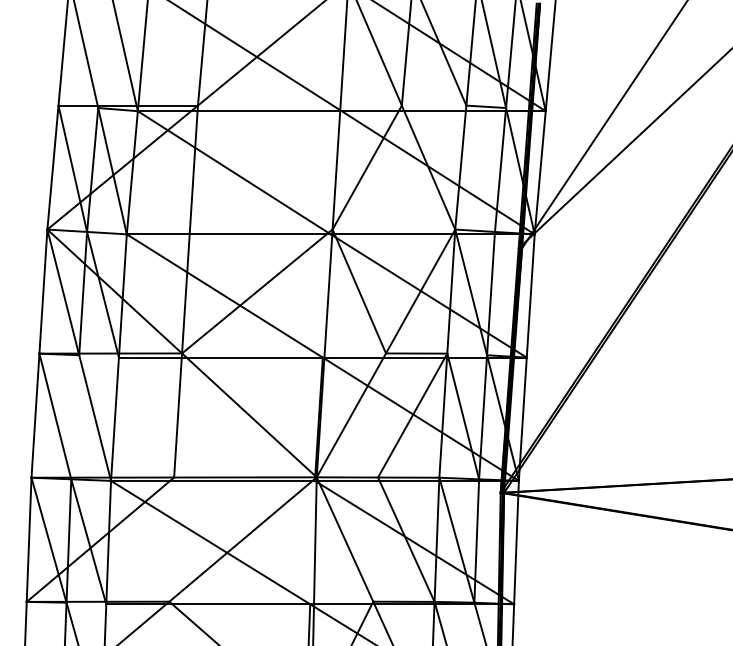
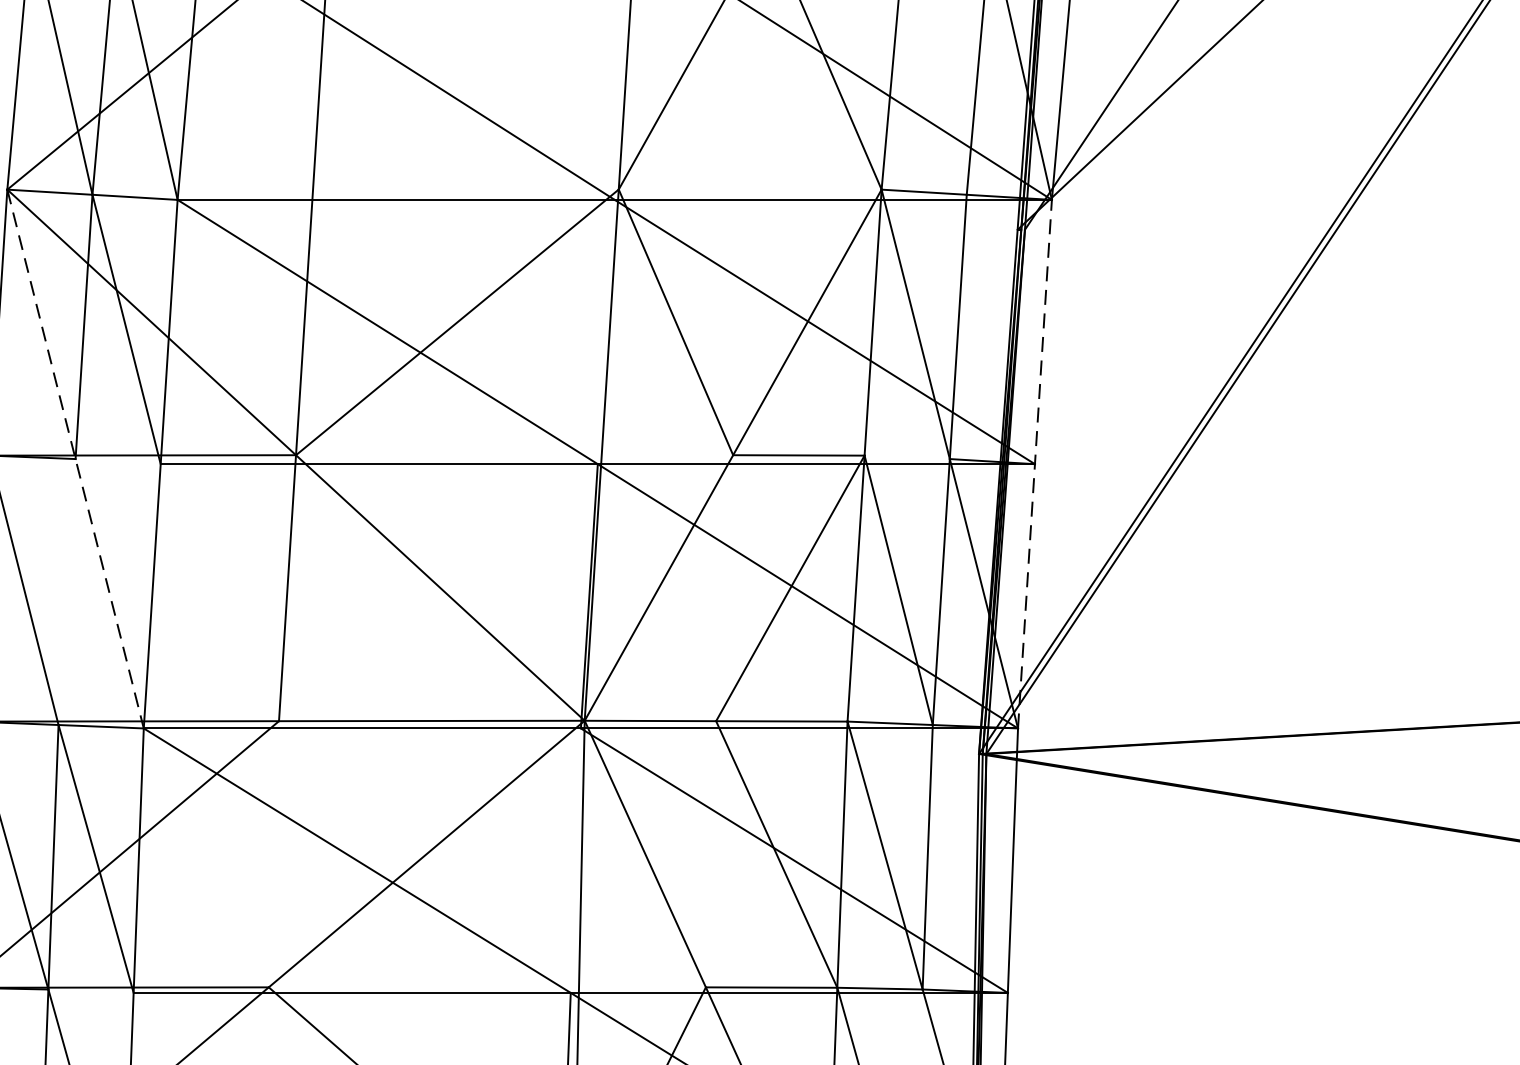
line: (79, 355) -> (76, 459), solid -> dashed
line: (526, 357) -> (1034, 463), solid -> dashed

